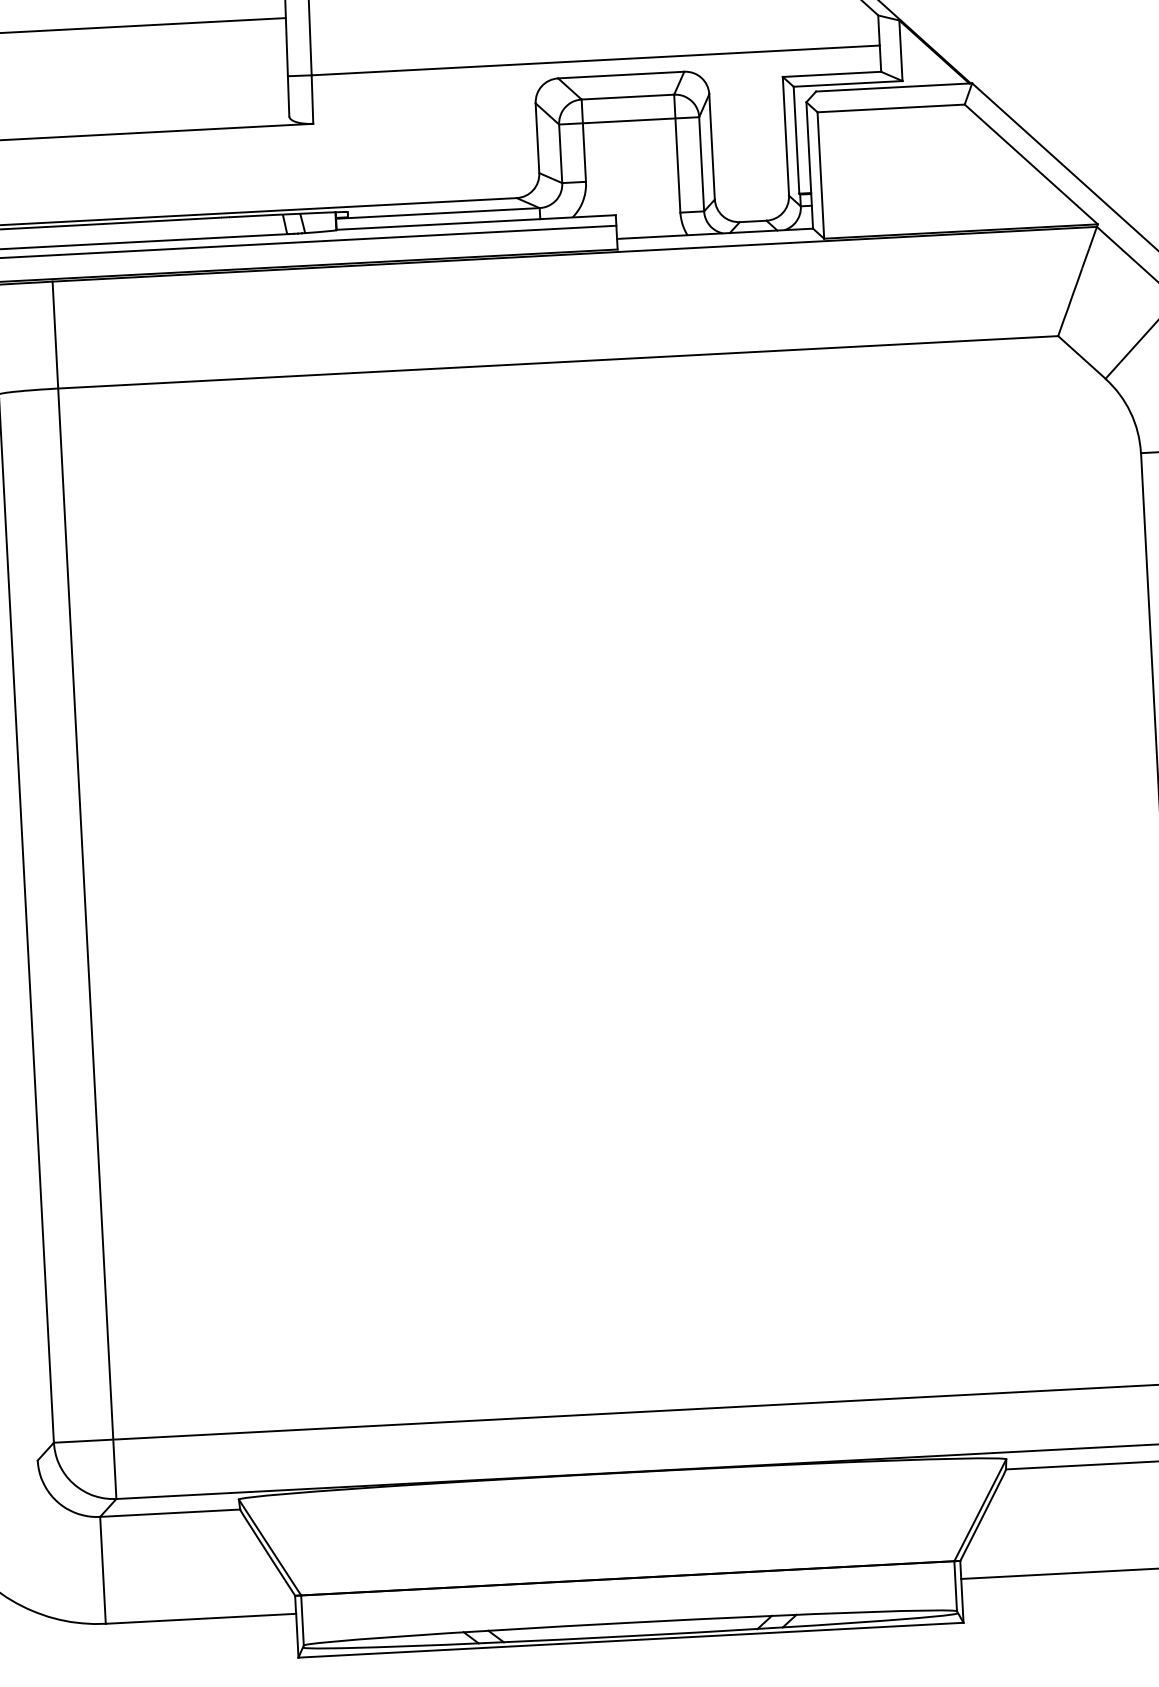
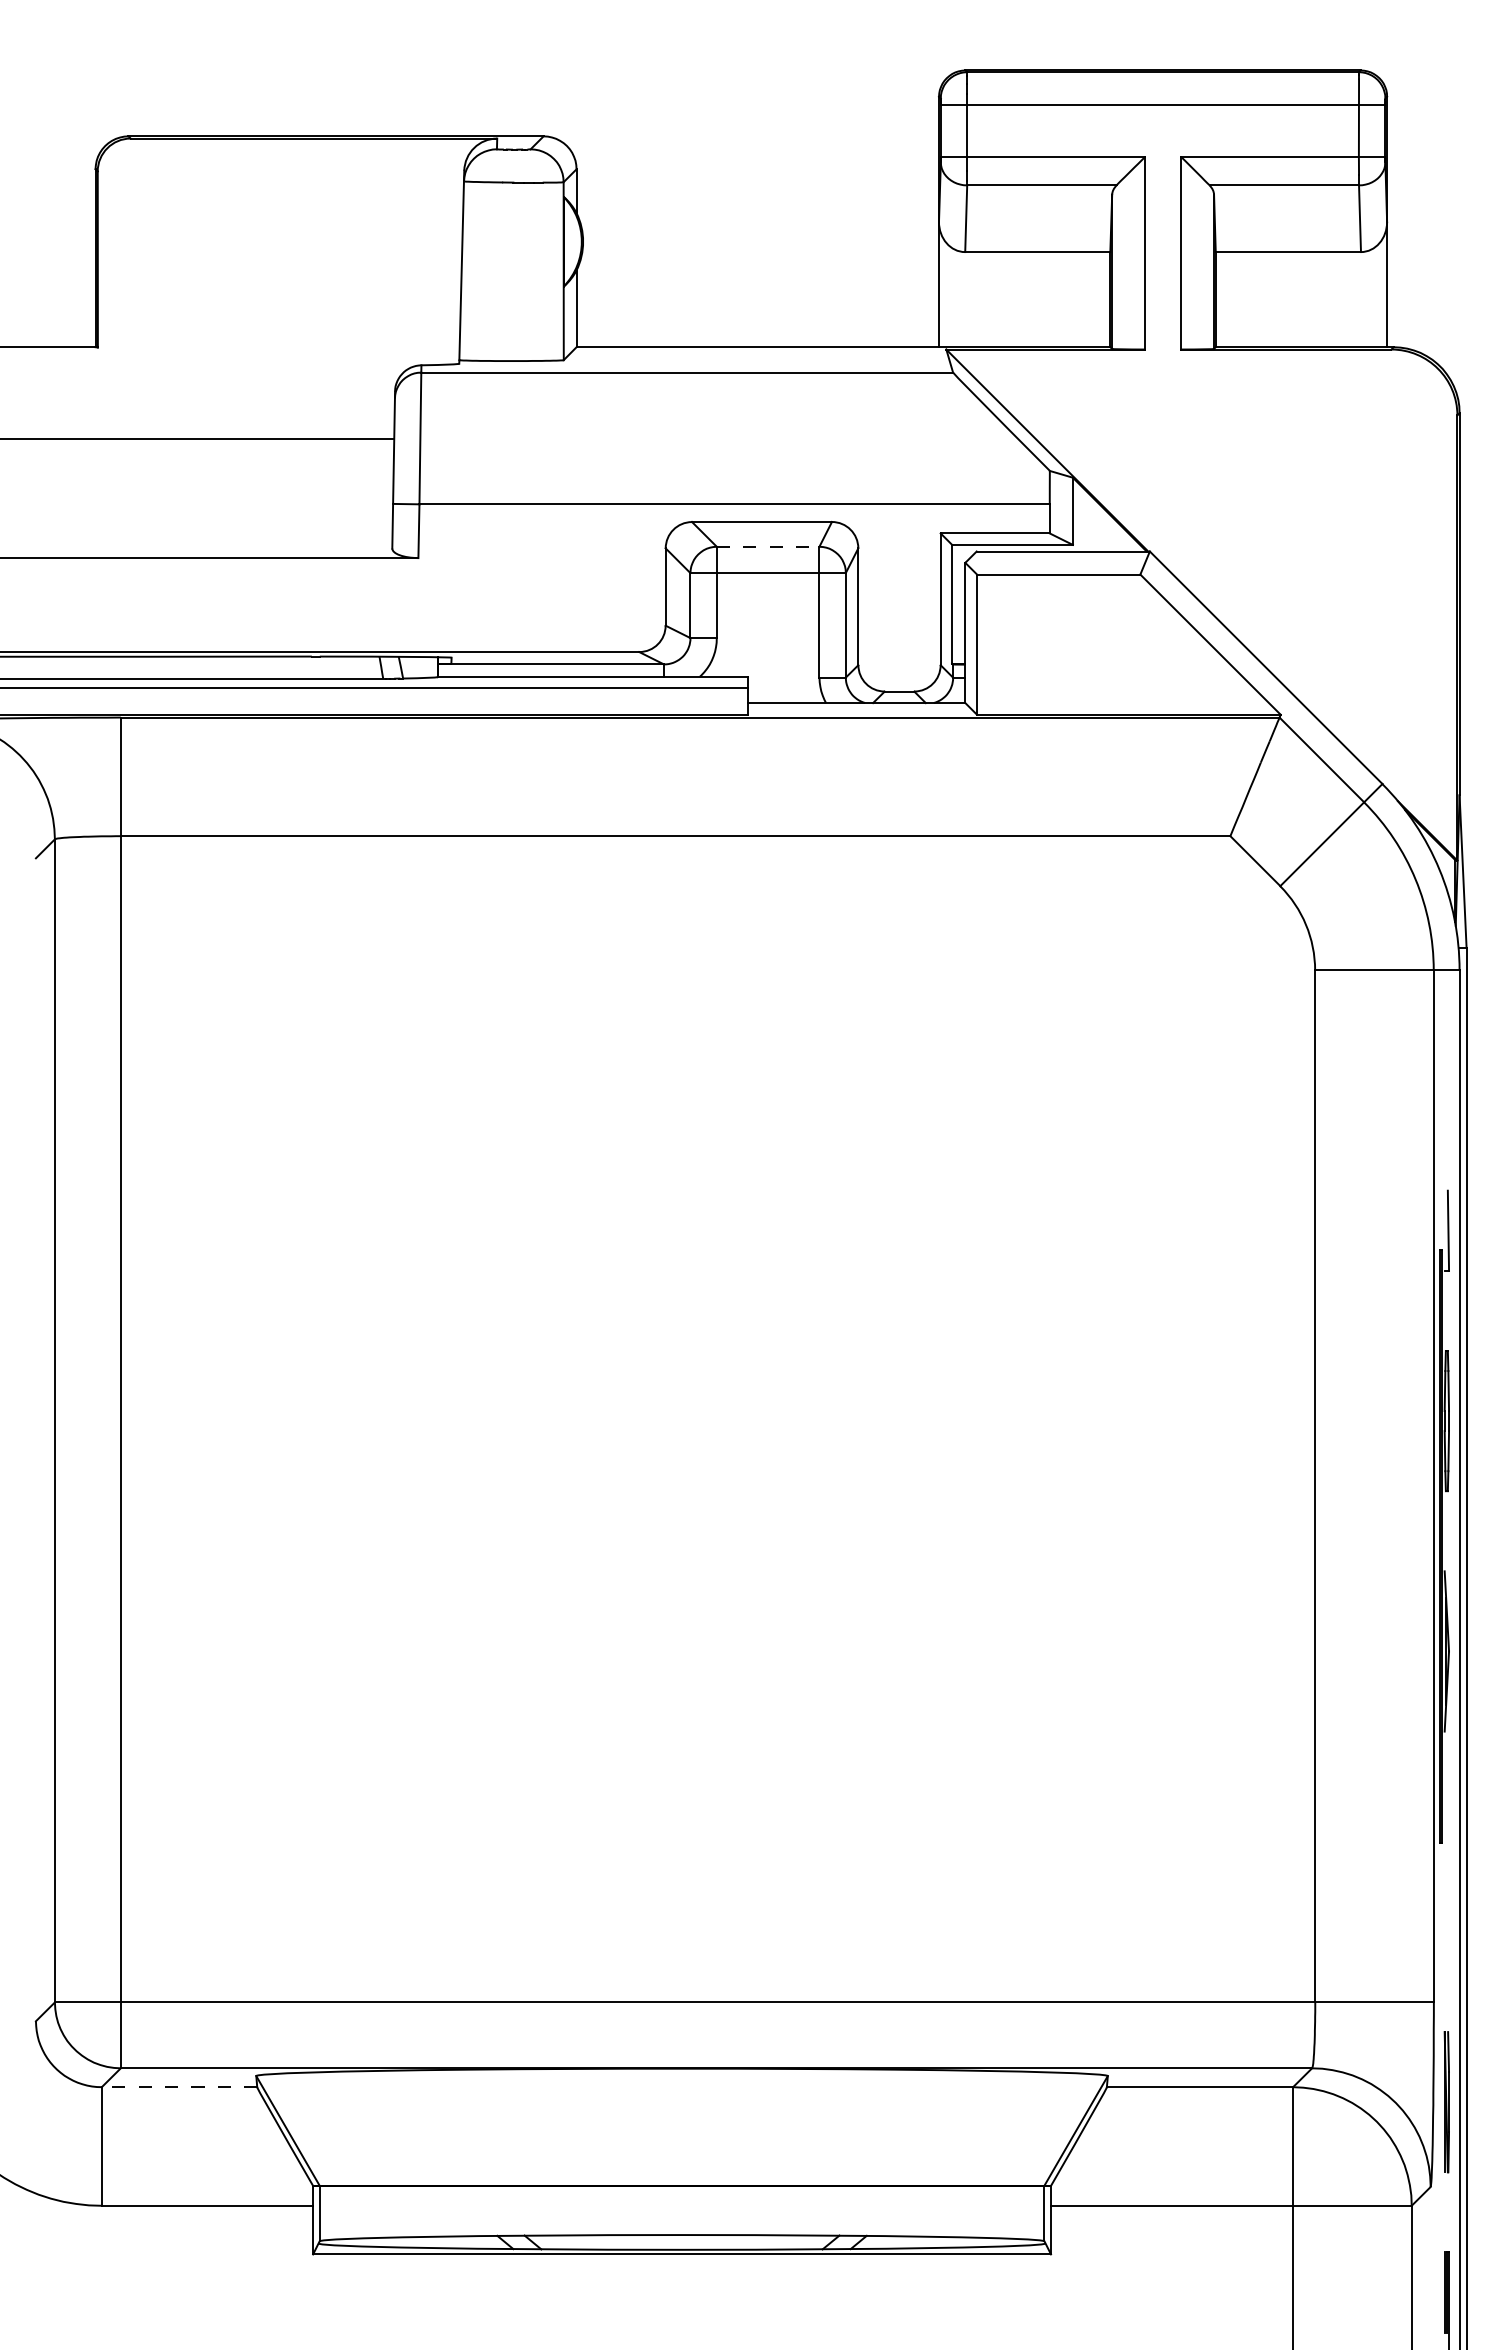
line: (628, 96) -> (768, 546), solid -> dashed
line: (170, 1513) -> (179, 2087), solid -> dashed

